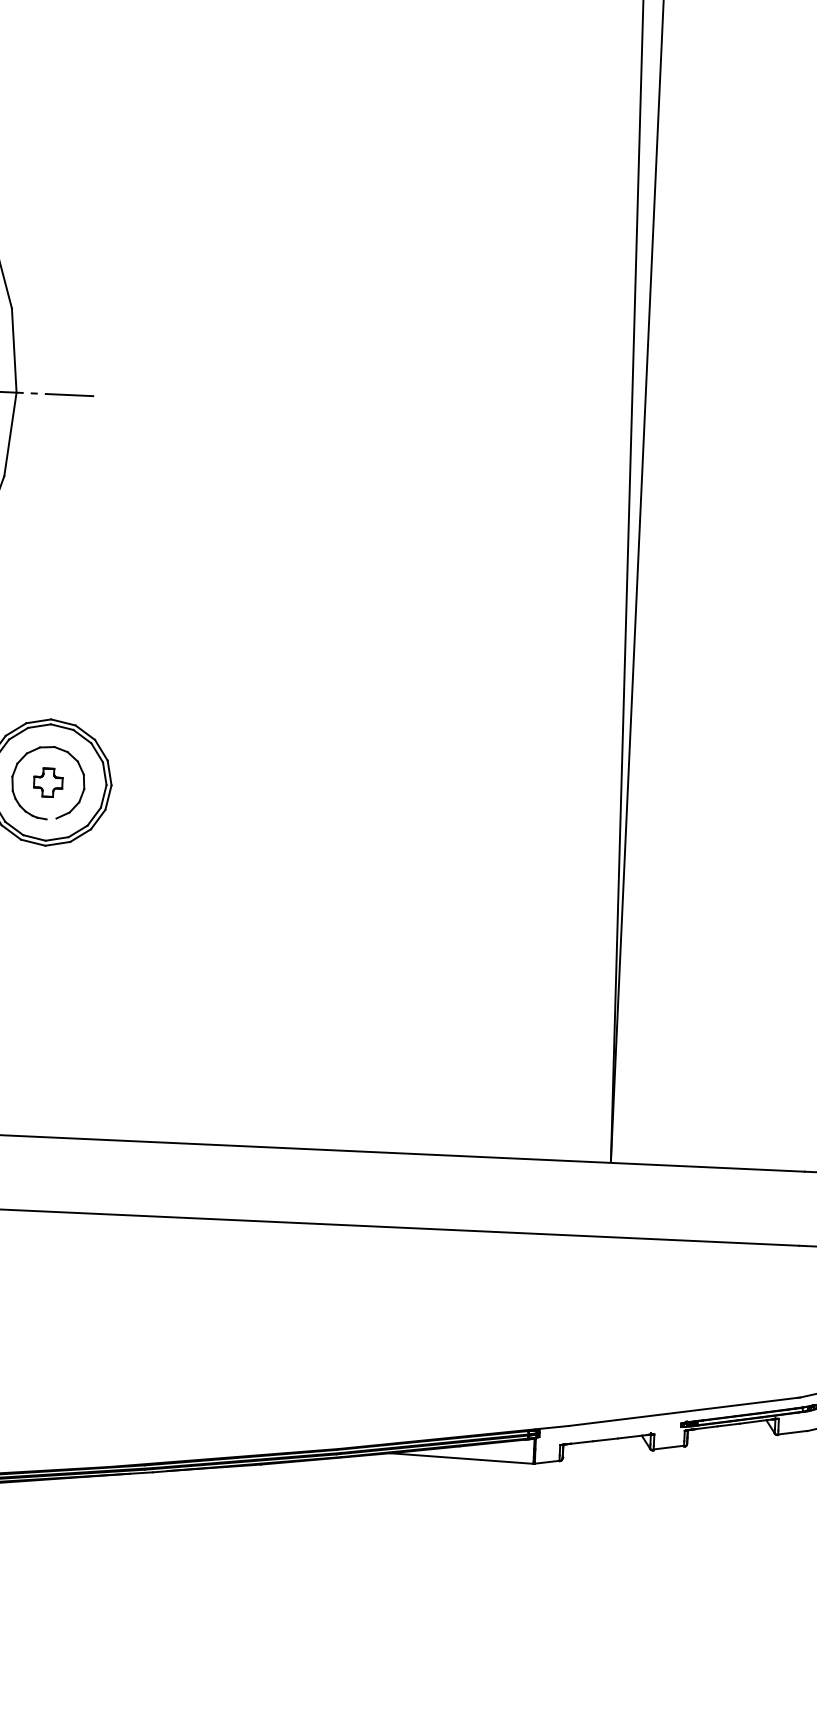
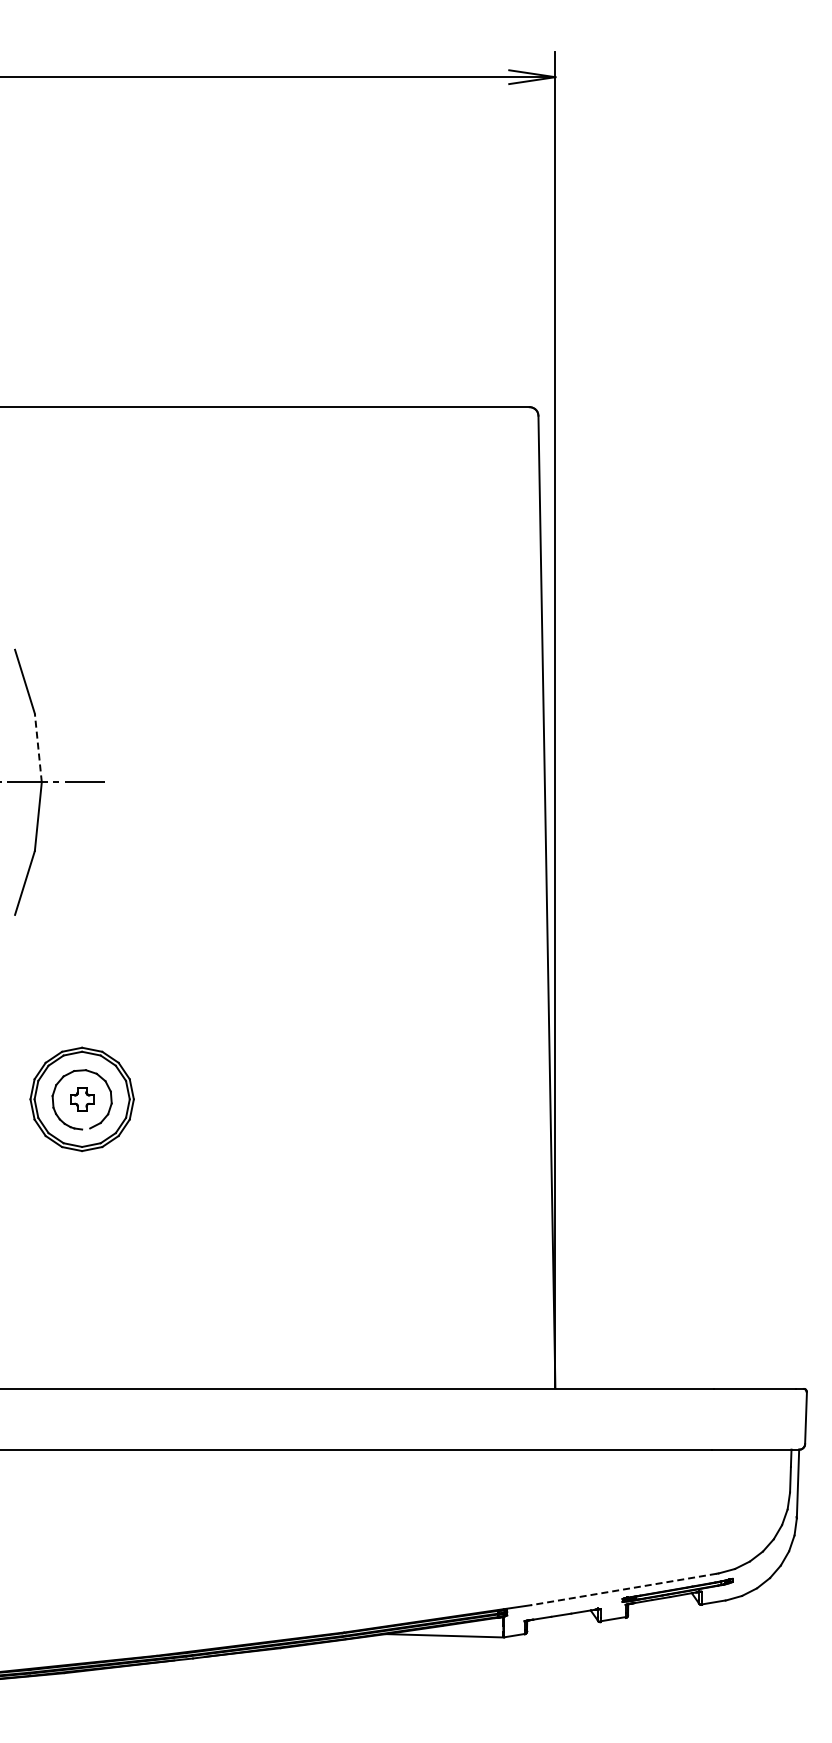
line: (14, 349) -> (38, 747), solid -> dashed
line: (683, 1411) -> (623, 1589), solid -> dashed

